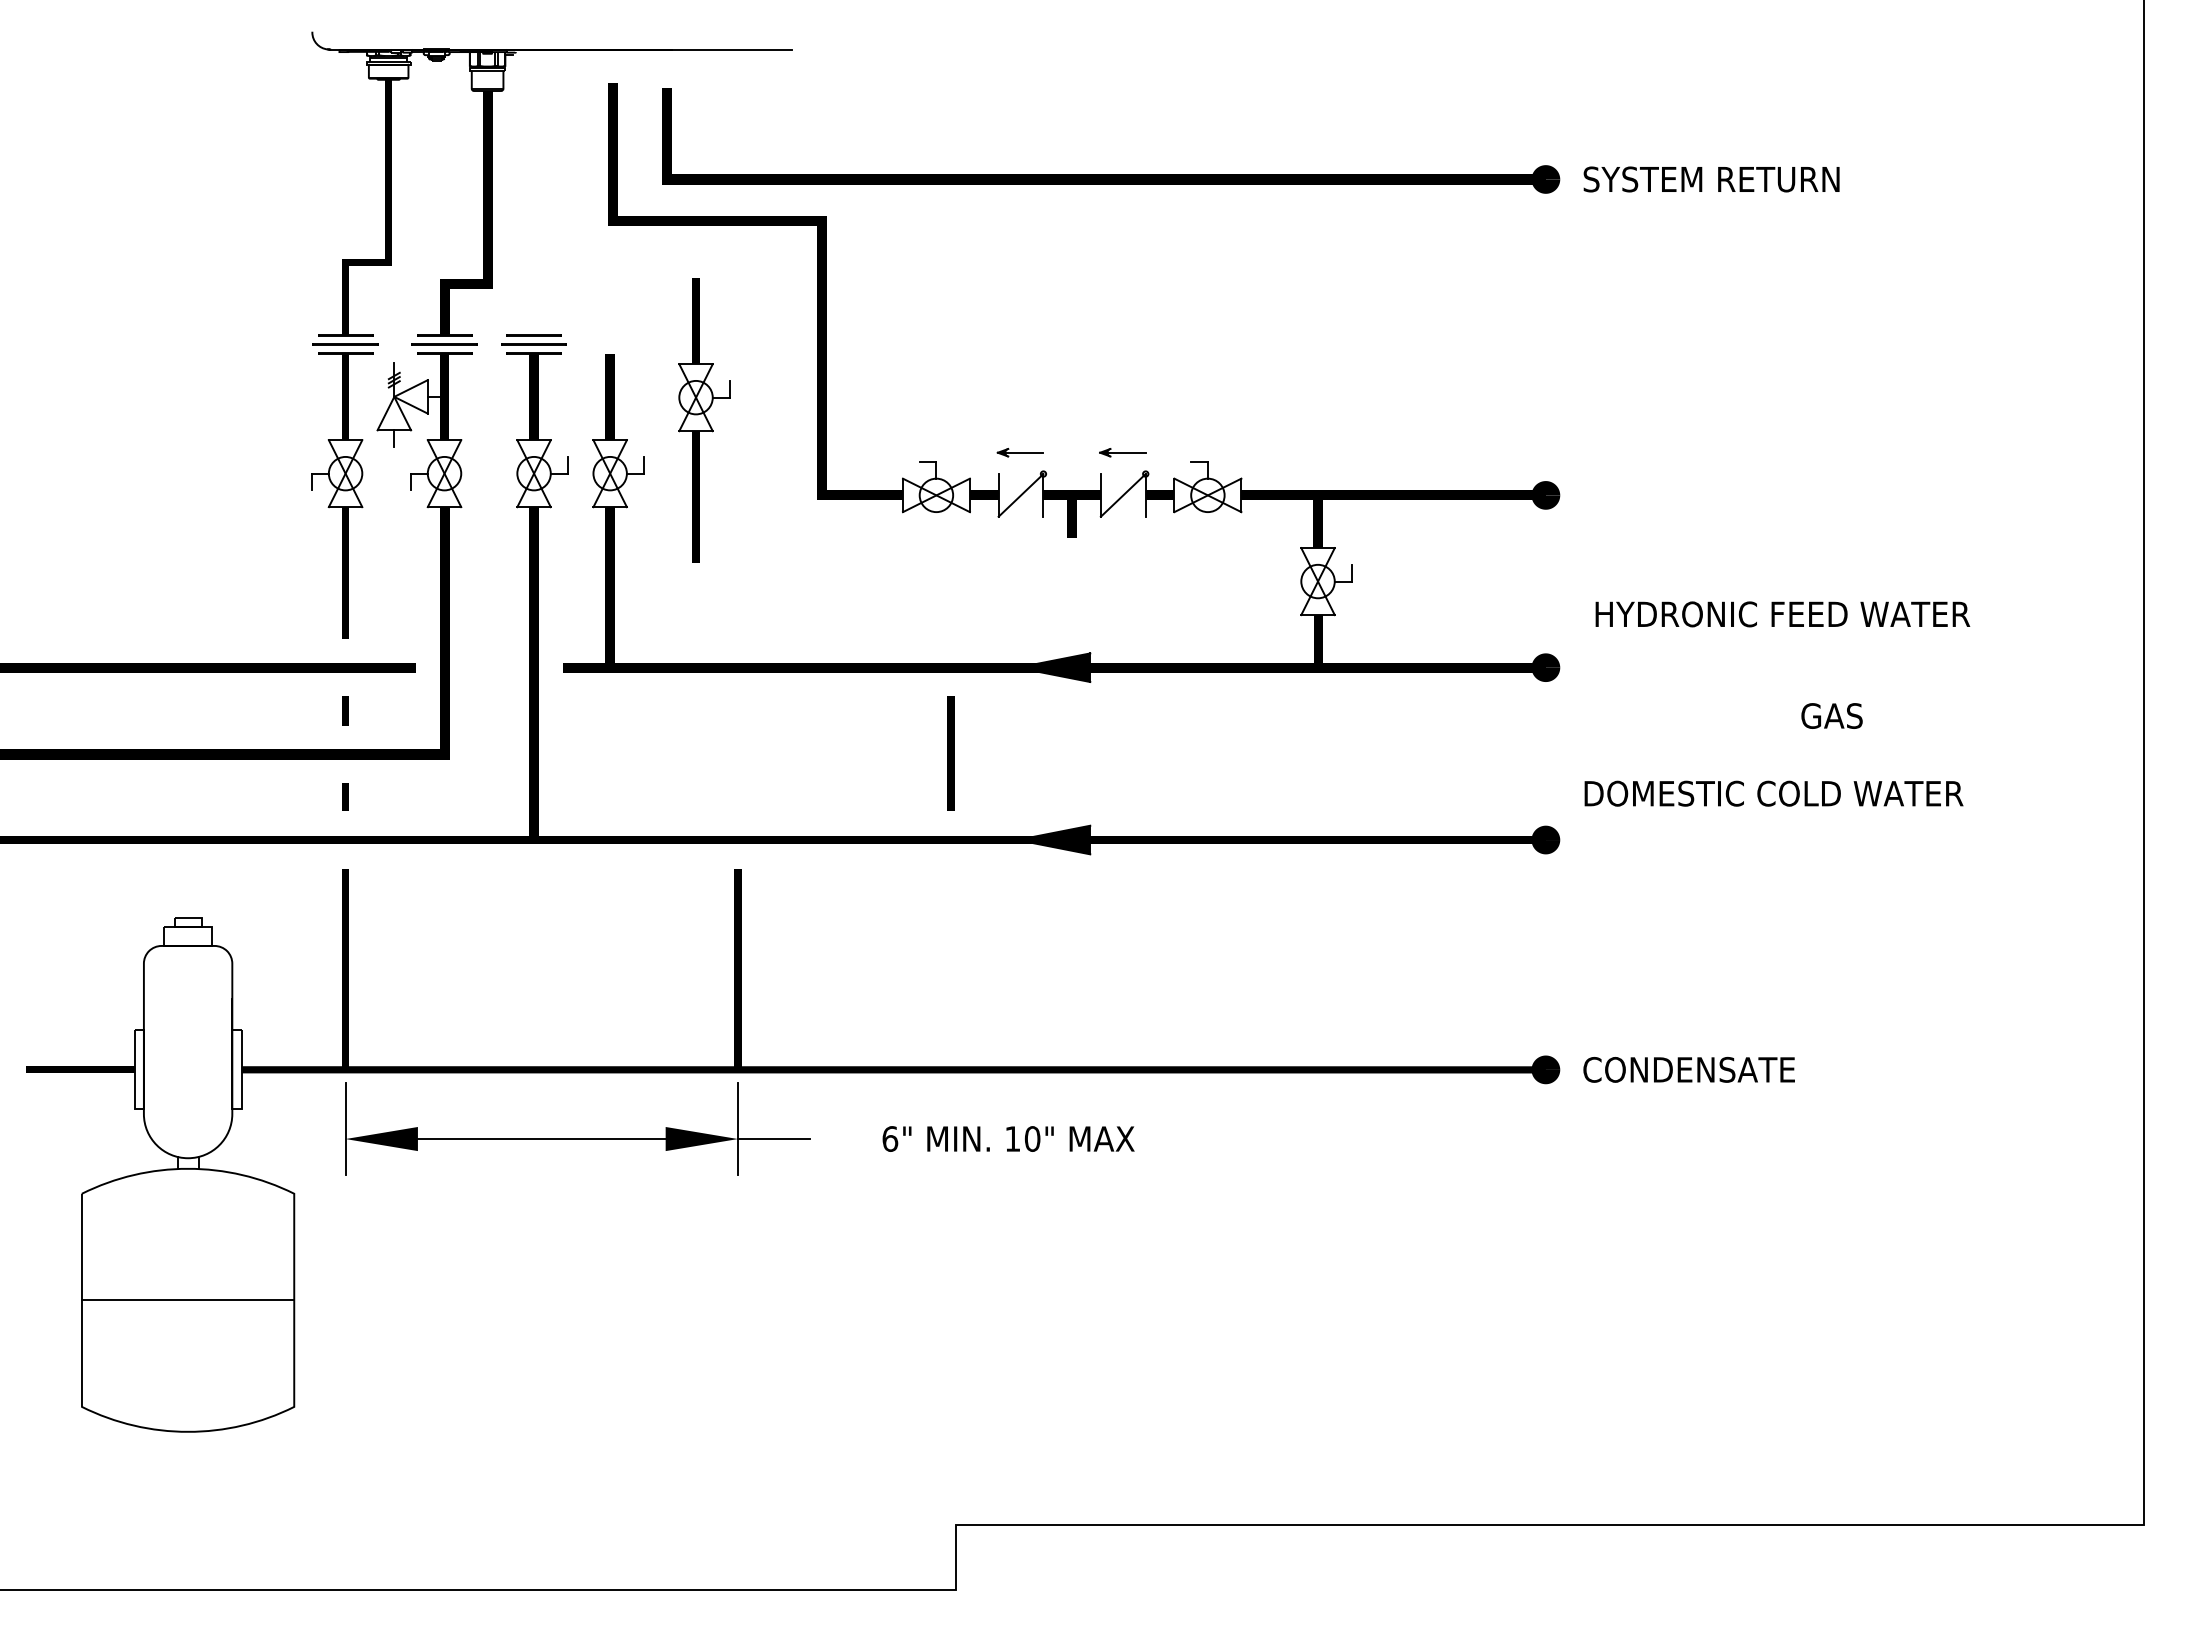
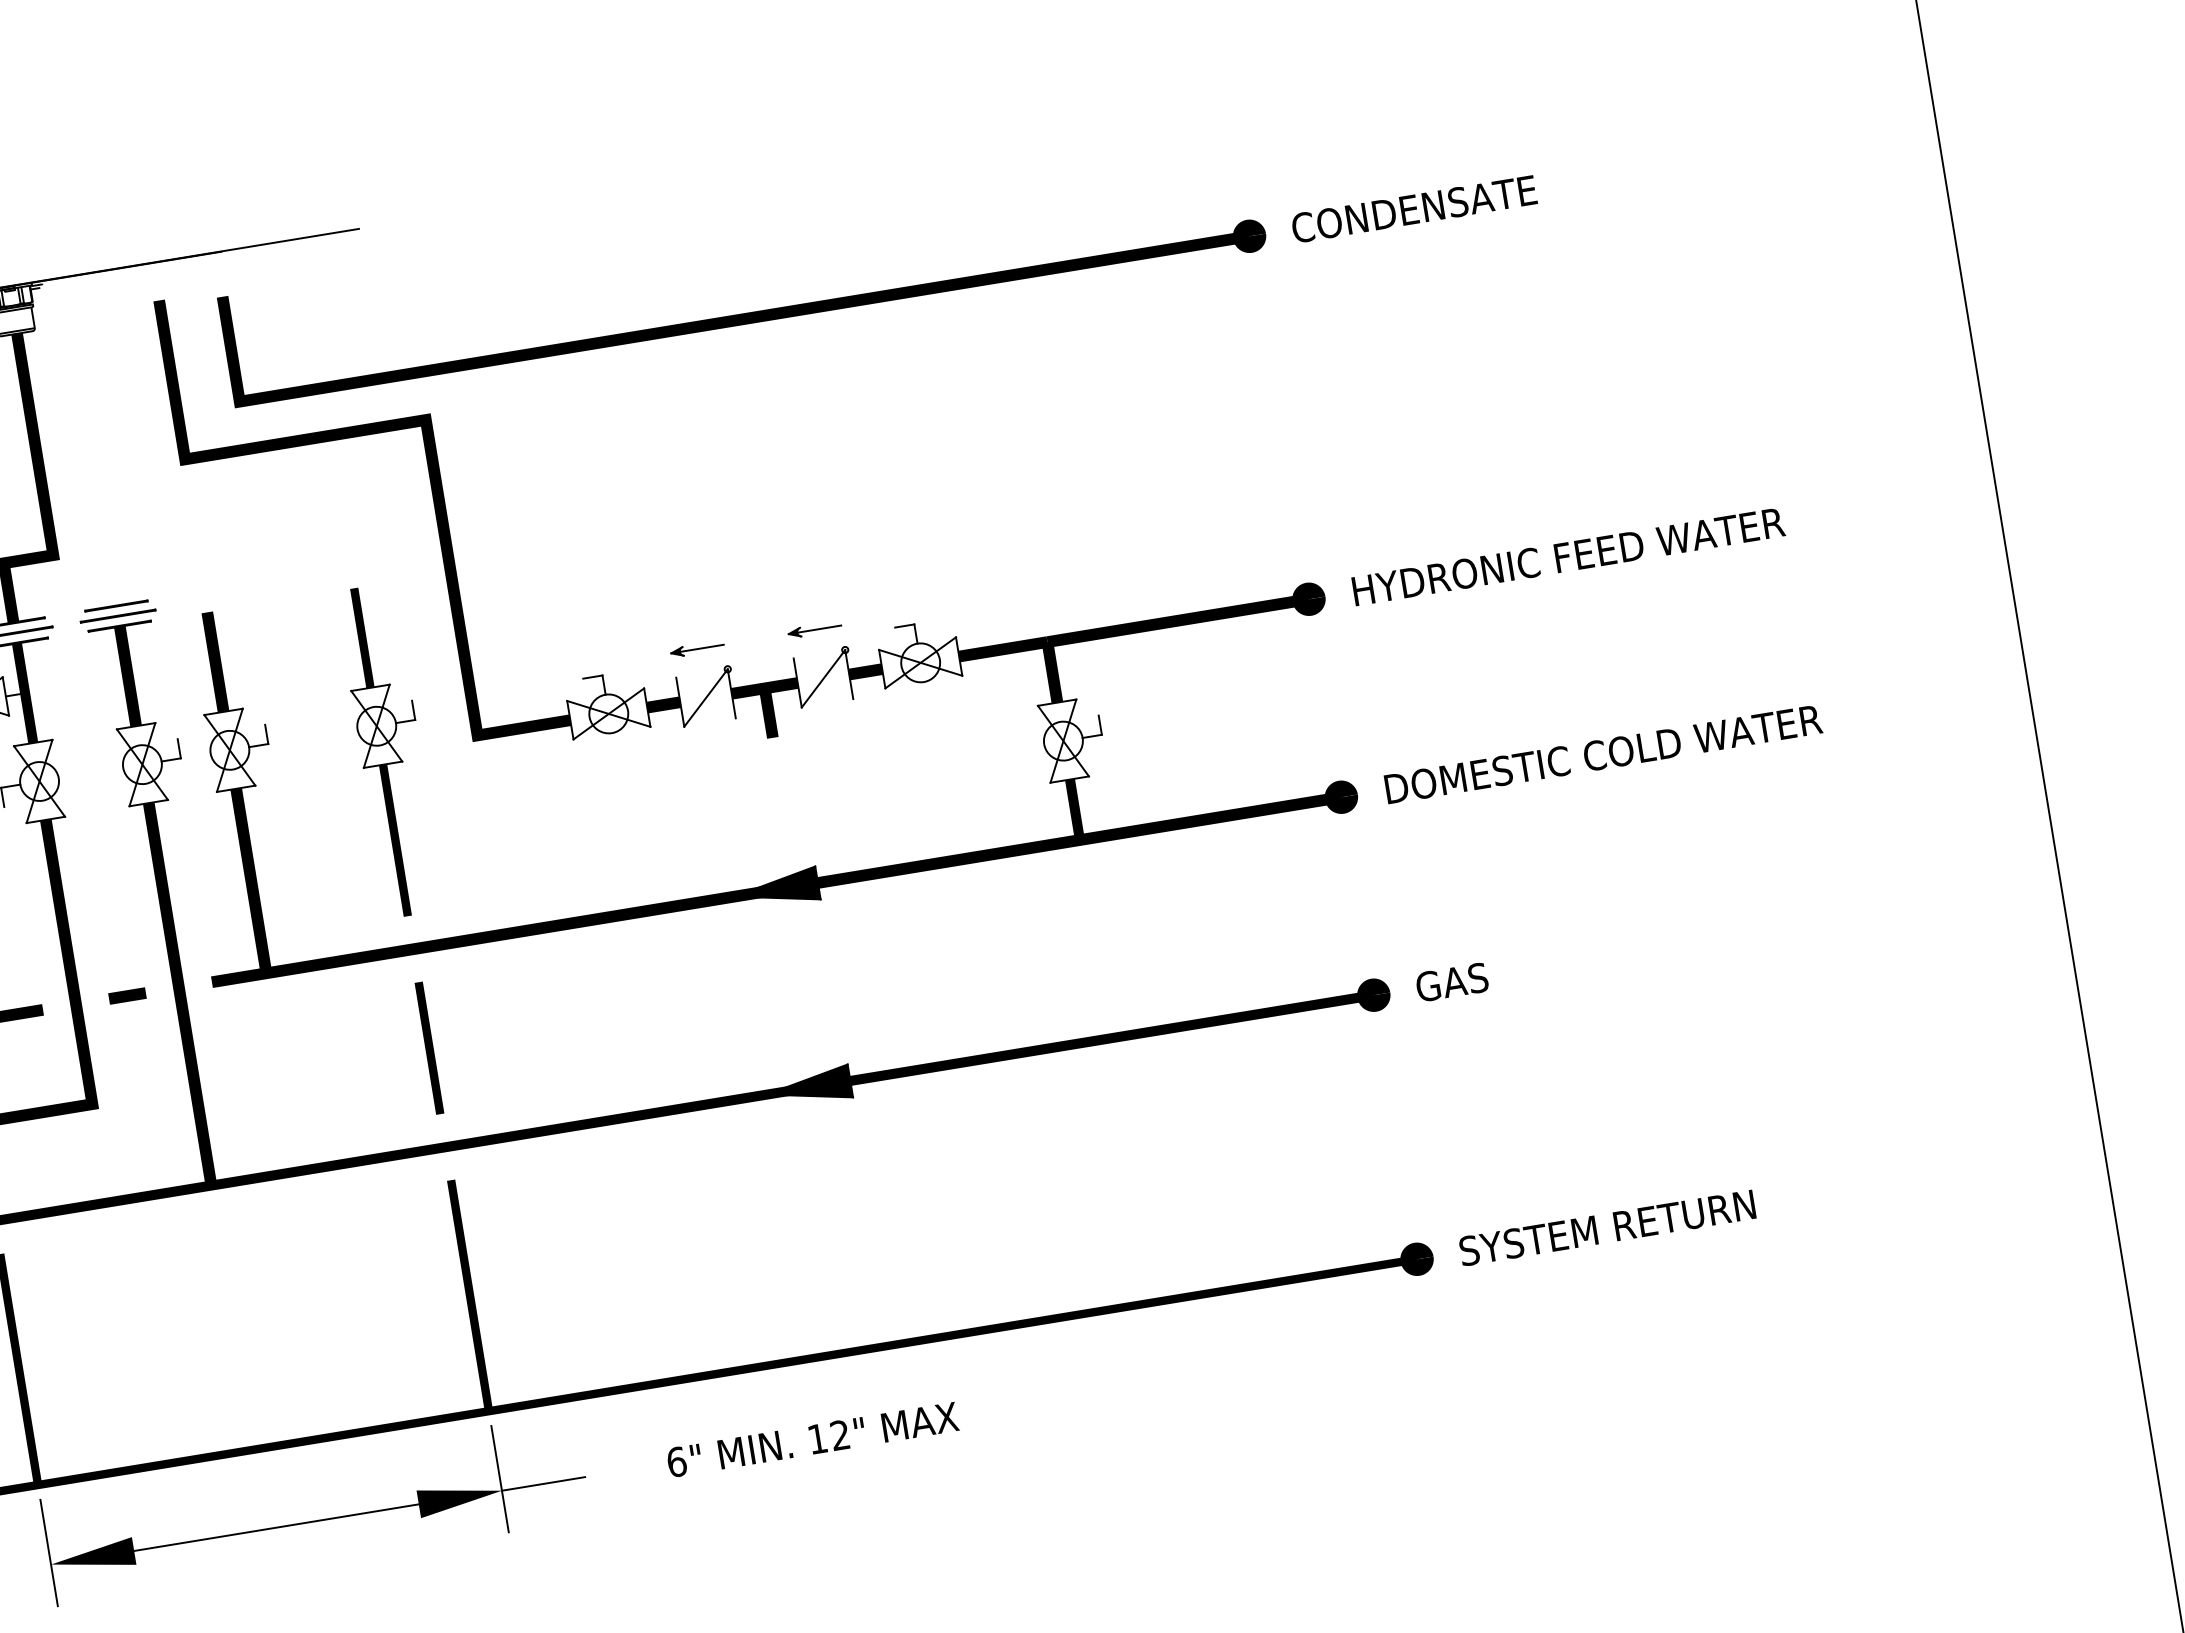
text: (1711, 179) -> (1439, 205), SYSTEM RETURN -> CONDENSATE
part: (704, 420) -> (390, 750), moved
text: (1782, 614) -> (1568, 556), moved
line: (488, 667) -> (126, 995), added
text: (1831, 715) -> (1451, 981), moved
line: (950, 753) -> (428, 1047), moved
text: (1773, 793) -> (1602, 754), moved
text: (1711, 1069) -> (1607, 1227), CONDENSATE -> SYSTEM RETURN
text: (1032, 1138) -> (840, 1434), 10" -> 12"

